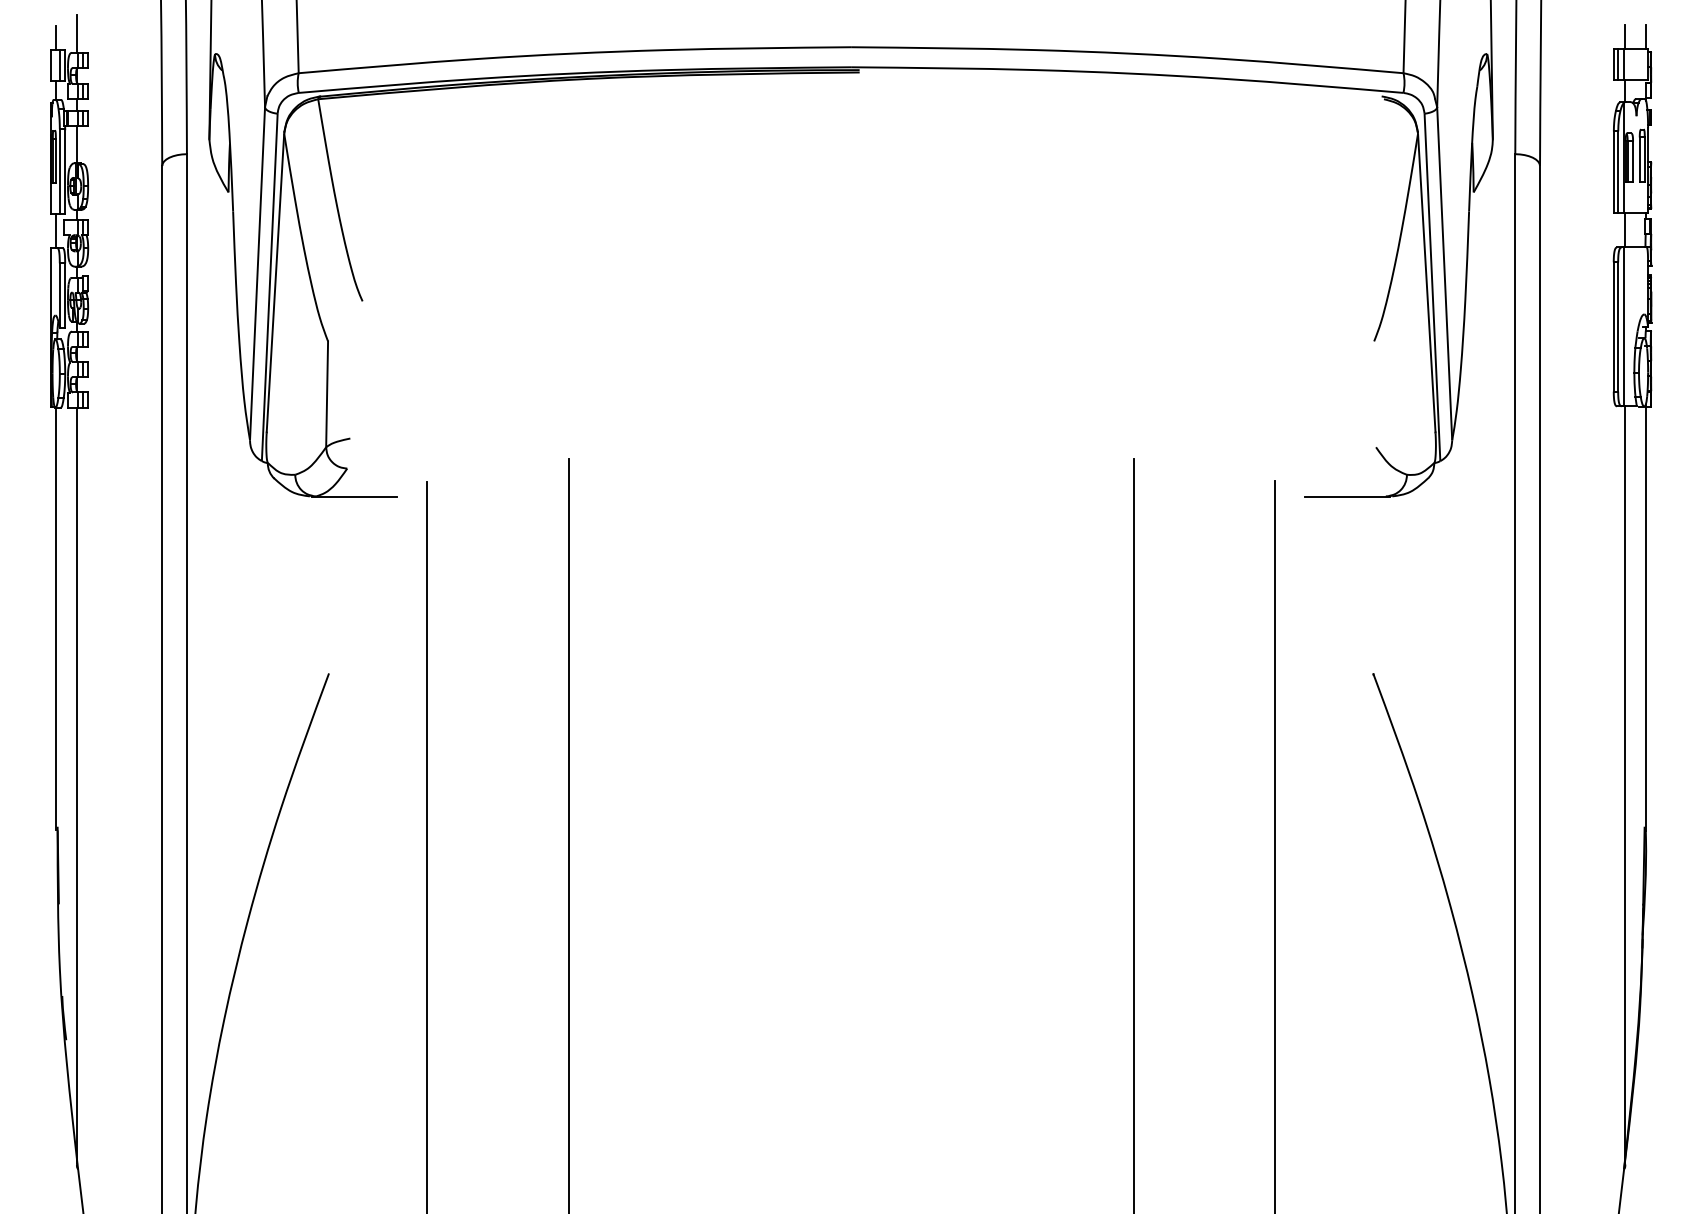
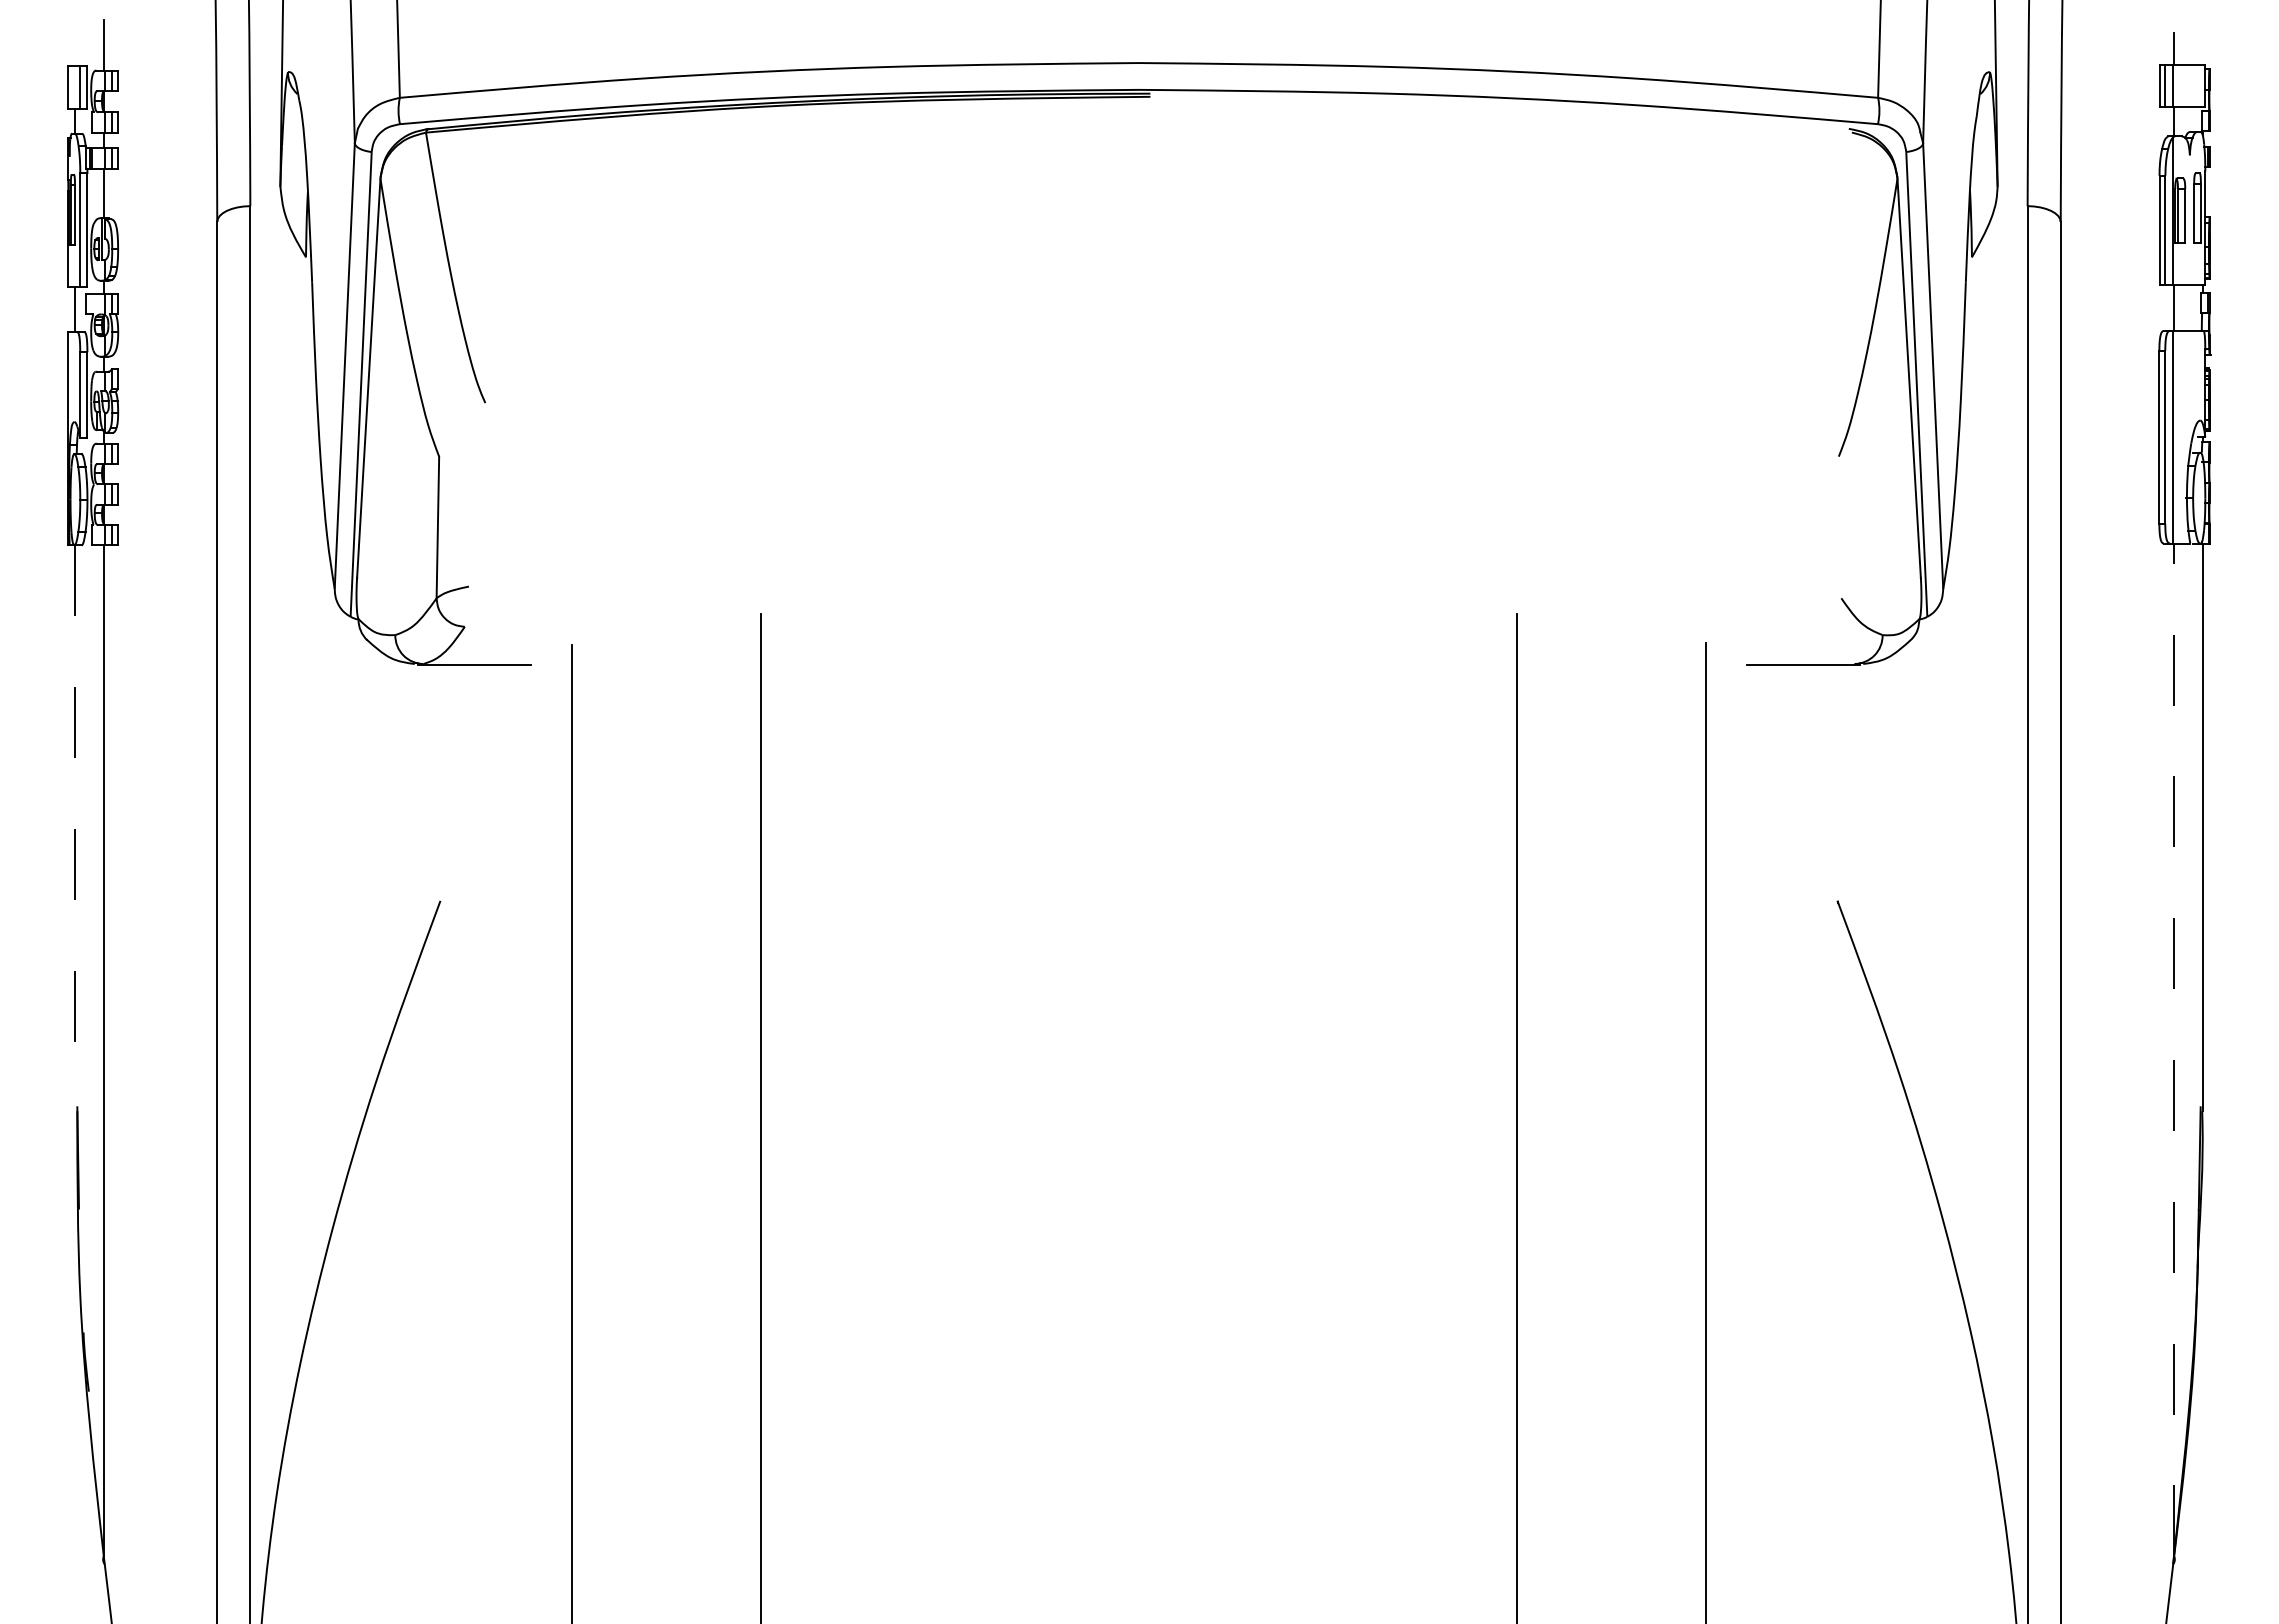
line: (1645, 36) -> (2202, 48), removed
line: (56, 37) -> (75, 50), removed
line: (56, 619) -> (75, 828), solid -> dashed
line: (1625, 784) -> (2174, 1049), solid -> dashed

